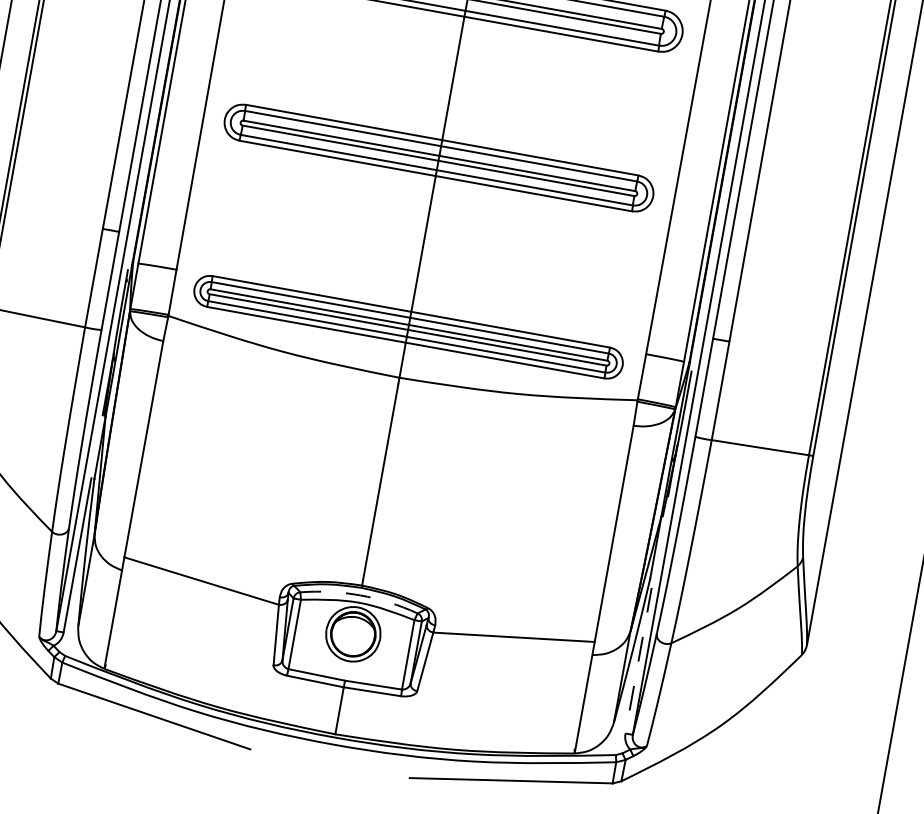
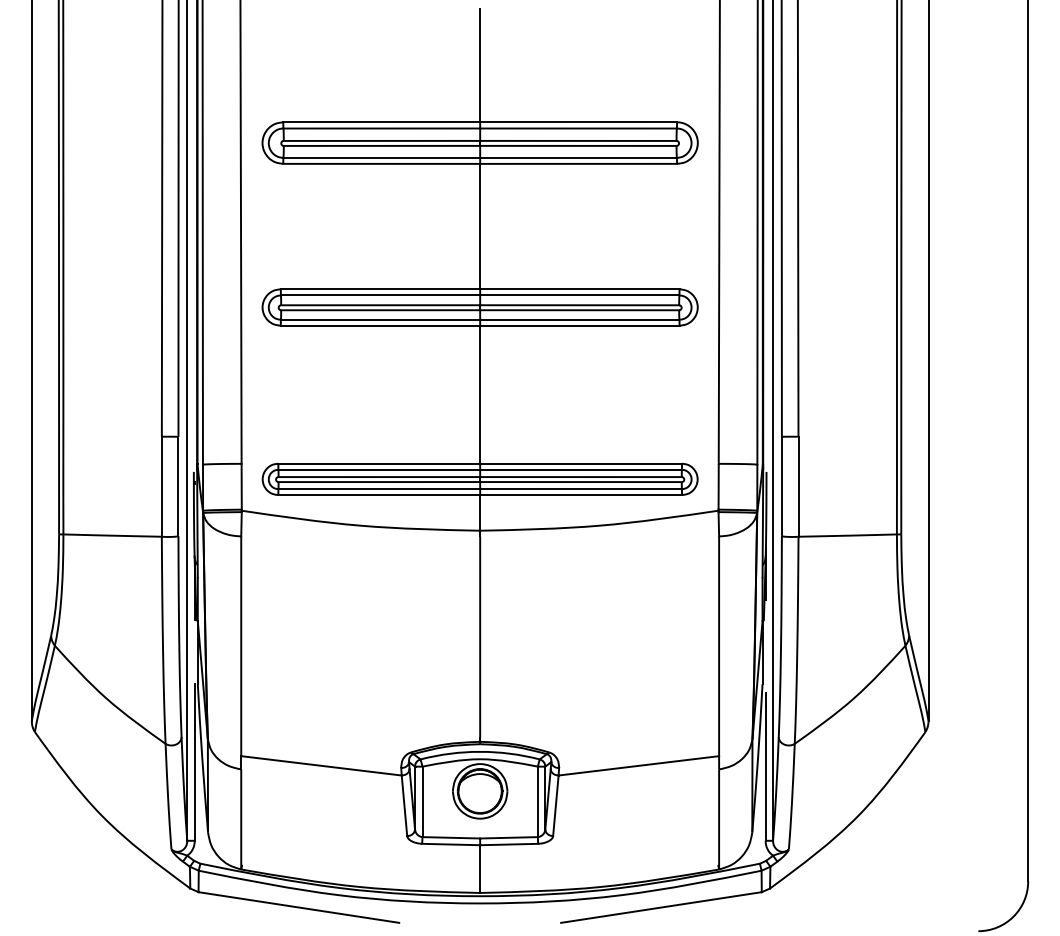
arc: (360, 595) -> (480, 751), dashed -> solid
line: (638, 660) -> (765, 766), dashed -> solid

